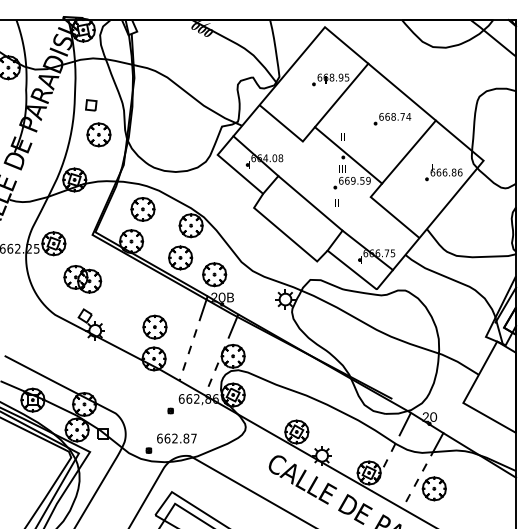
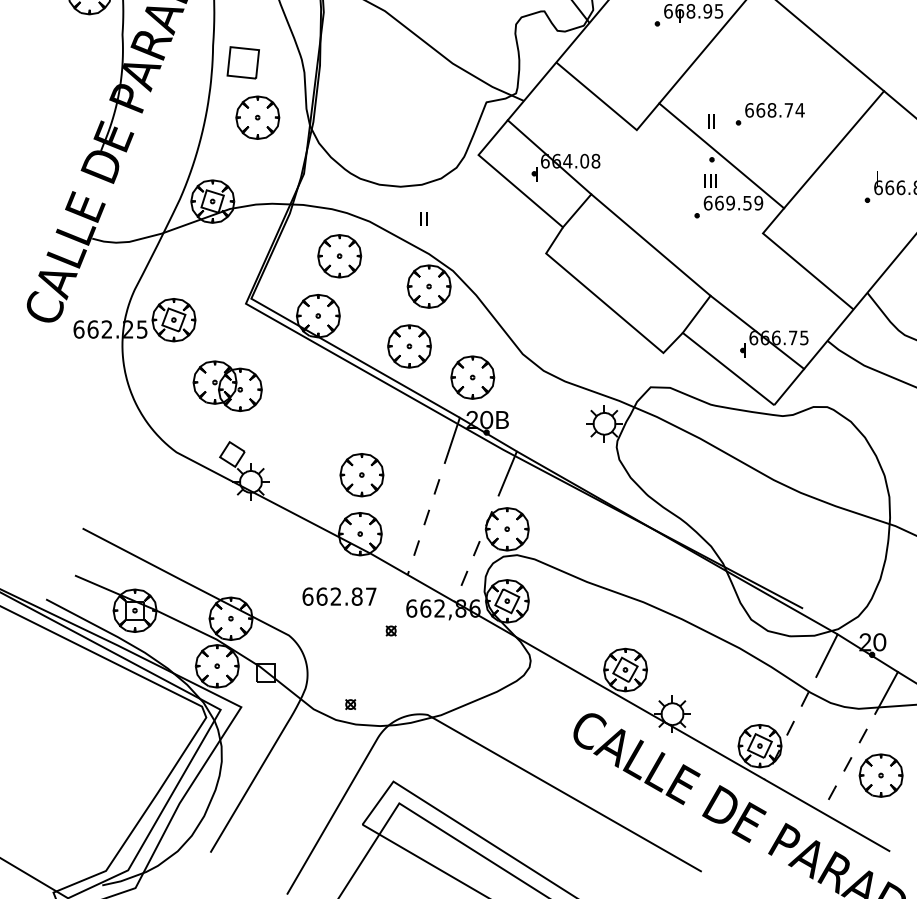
part: (91, 105) -> (243, 63), size x1.6
part: (392, 119) -> (769, 115), moved
text: (336, 202) -> (422, 217), moved
text: (176, 438) -> (338, 596), moved

